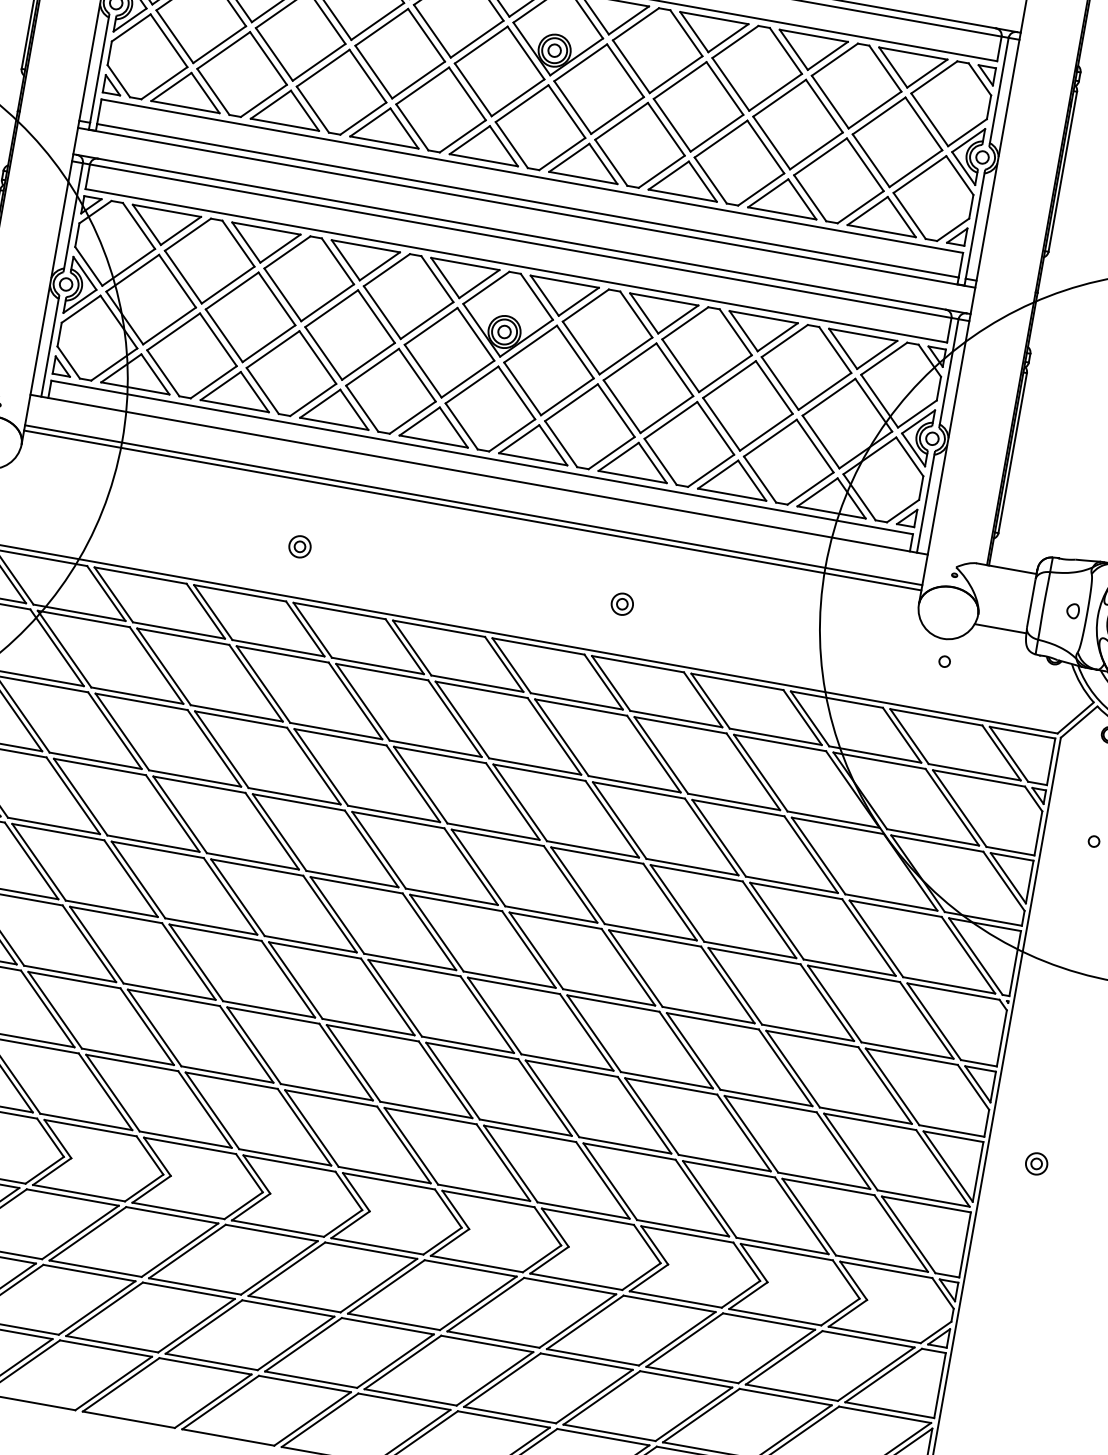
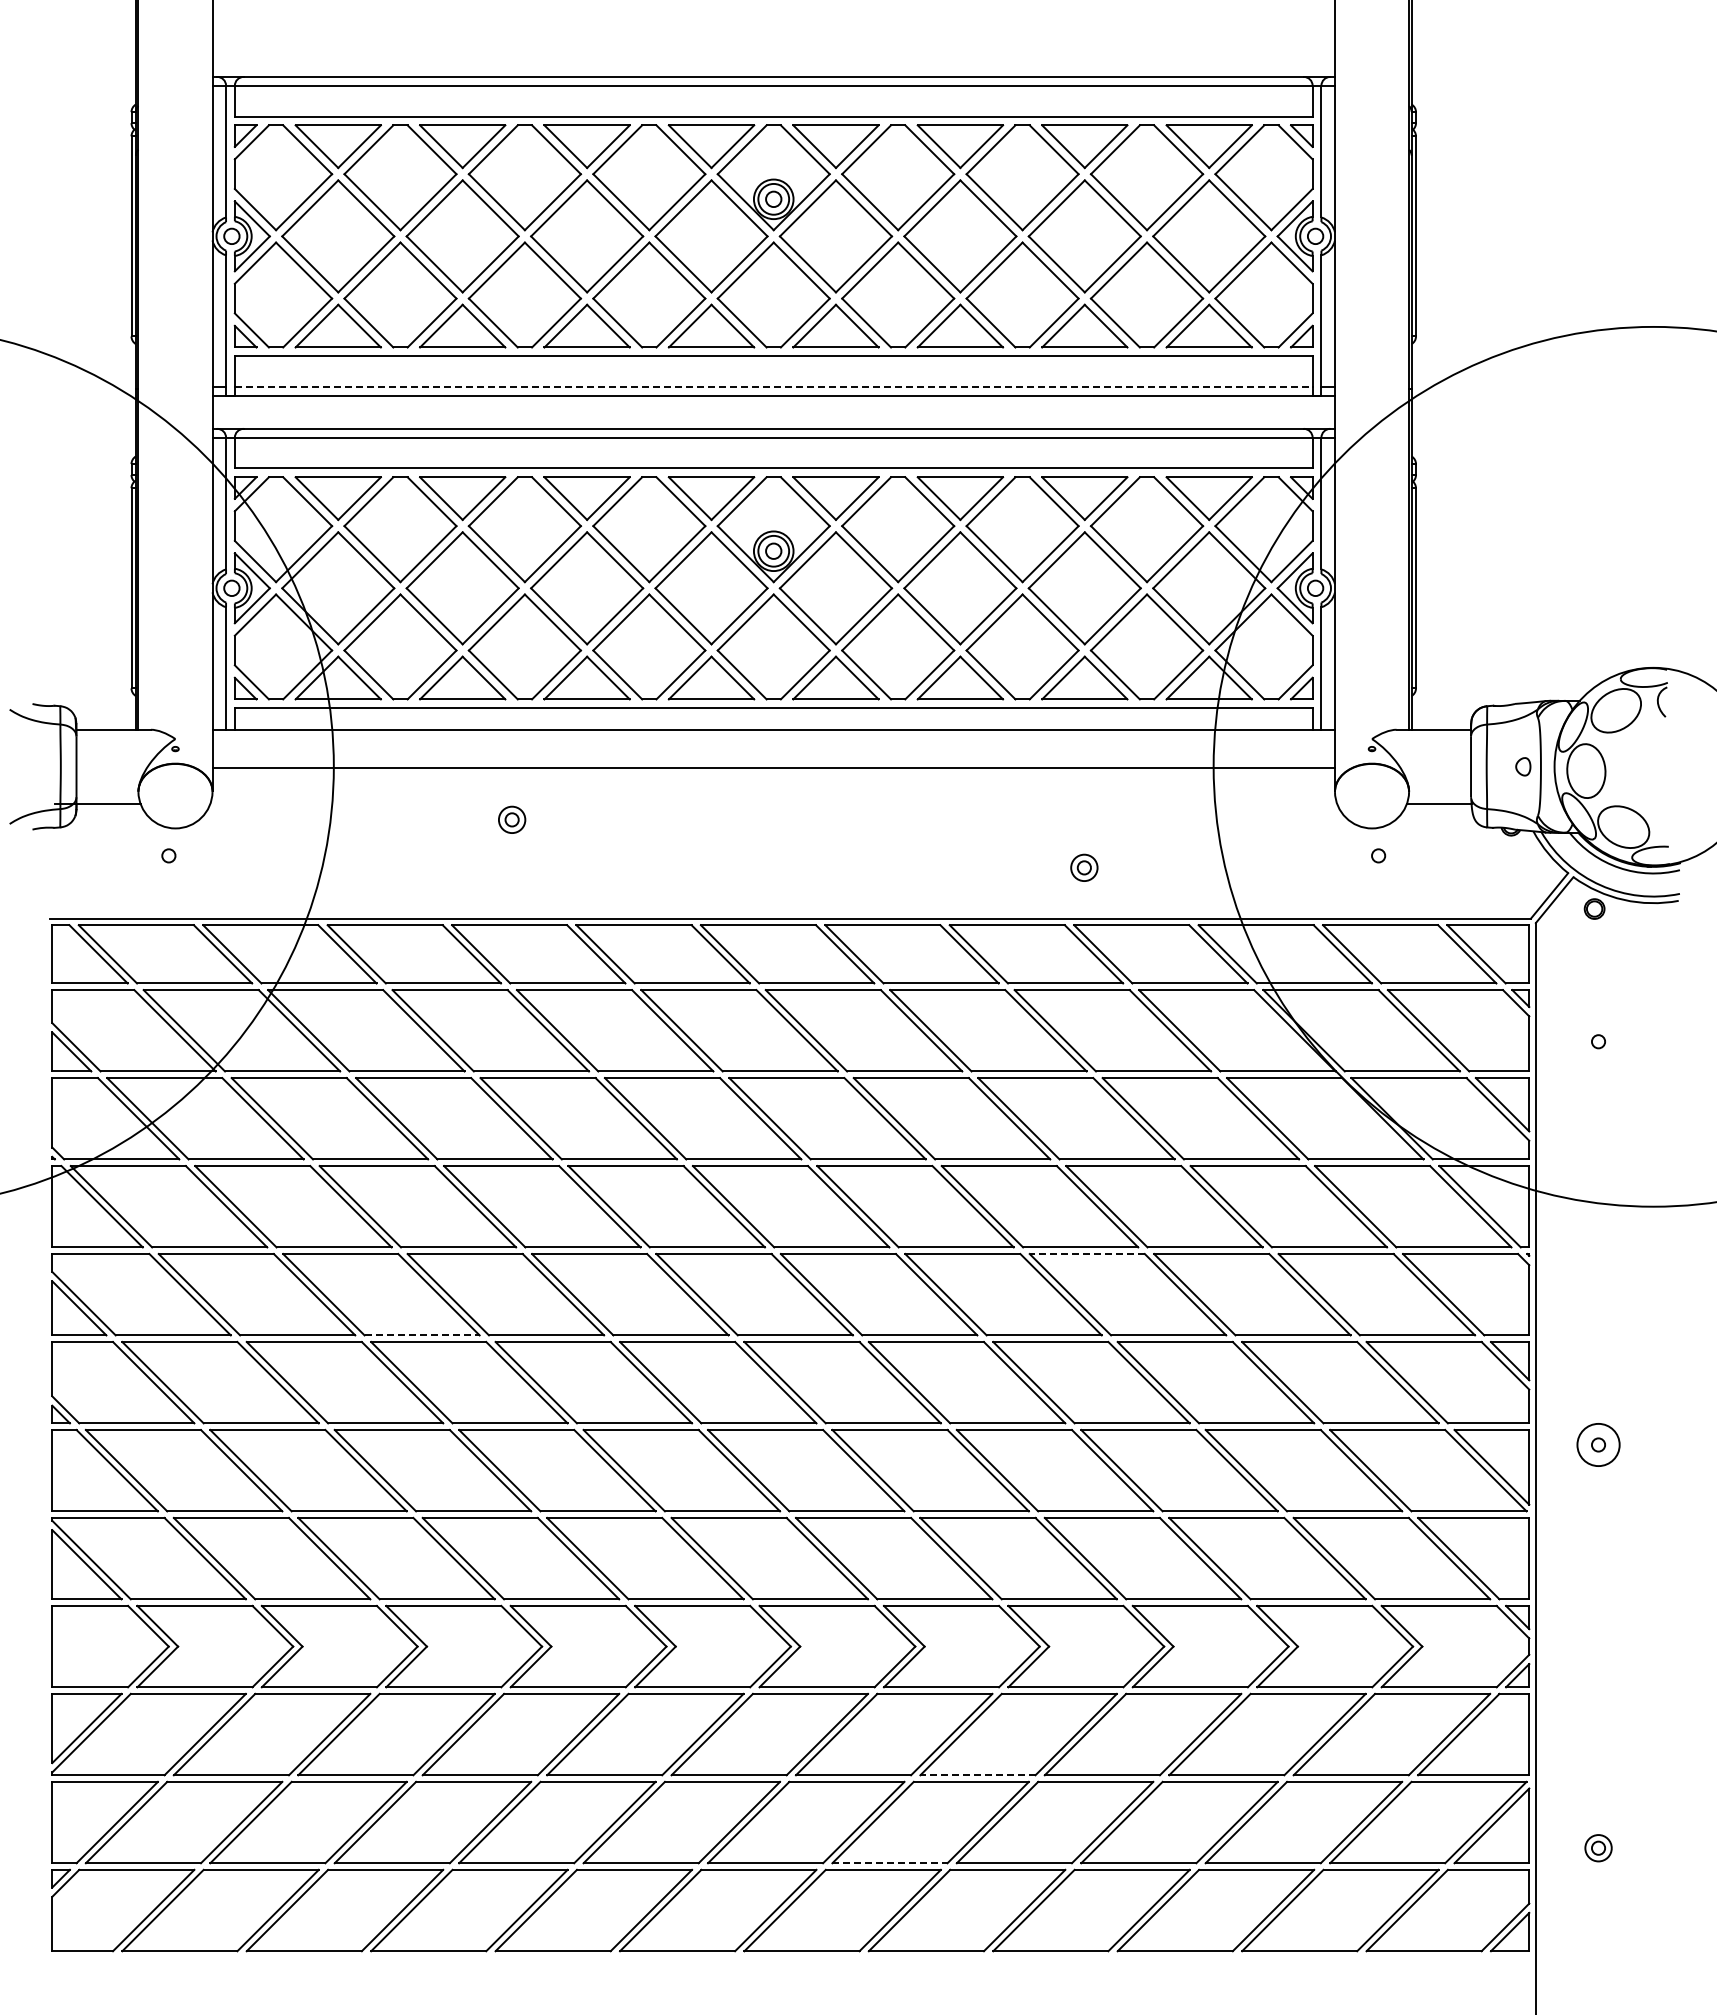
line: (527, 201) -> (773, 387), solid -> dashed
line: (472, 510) -> (773, 774), removed
part: (300, 546) -> (512, 819), moved
part: (622, 603) -> (1084, 867), moved
line: (112, 908) -> (422, 1335), solid -> dashed
line: (655, 938) -> (1087, 1254), solid -> dashed
circle: (1036, 1163) -> (1598, 1444), size x1.6
line: (493, 1339) -> (977, 1775), solid -> dashed
line: (410, 1397) -> (889, 1863), solid -> dashed

